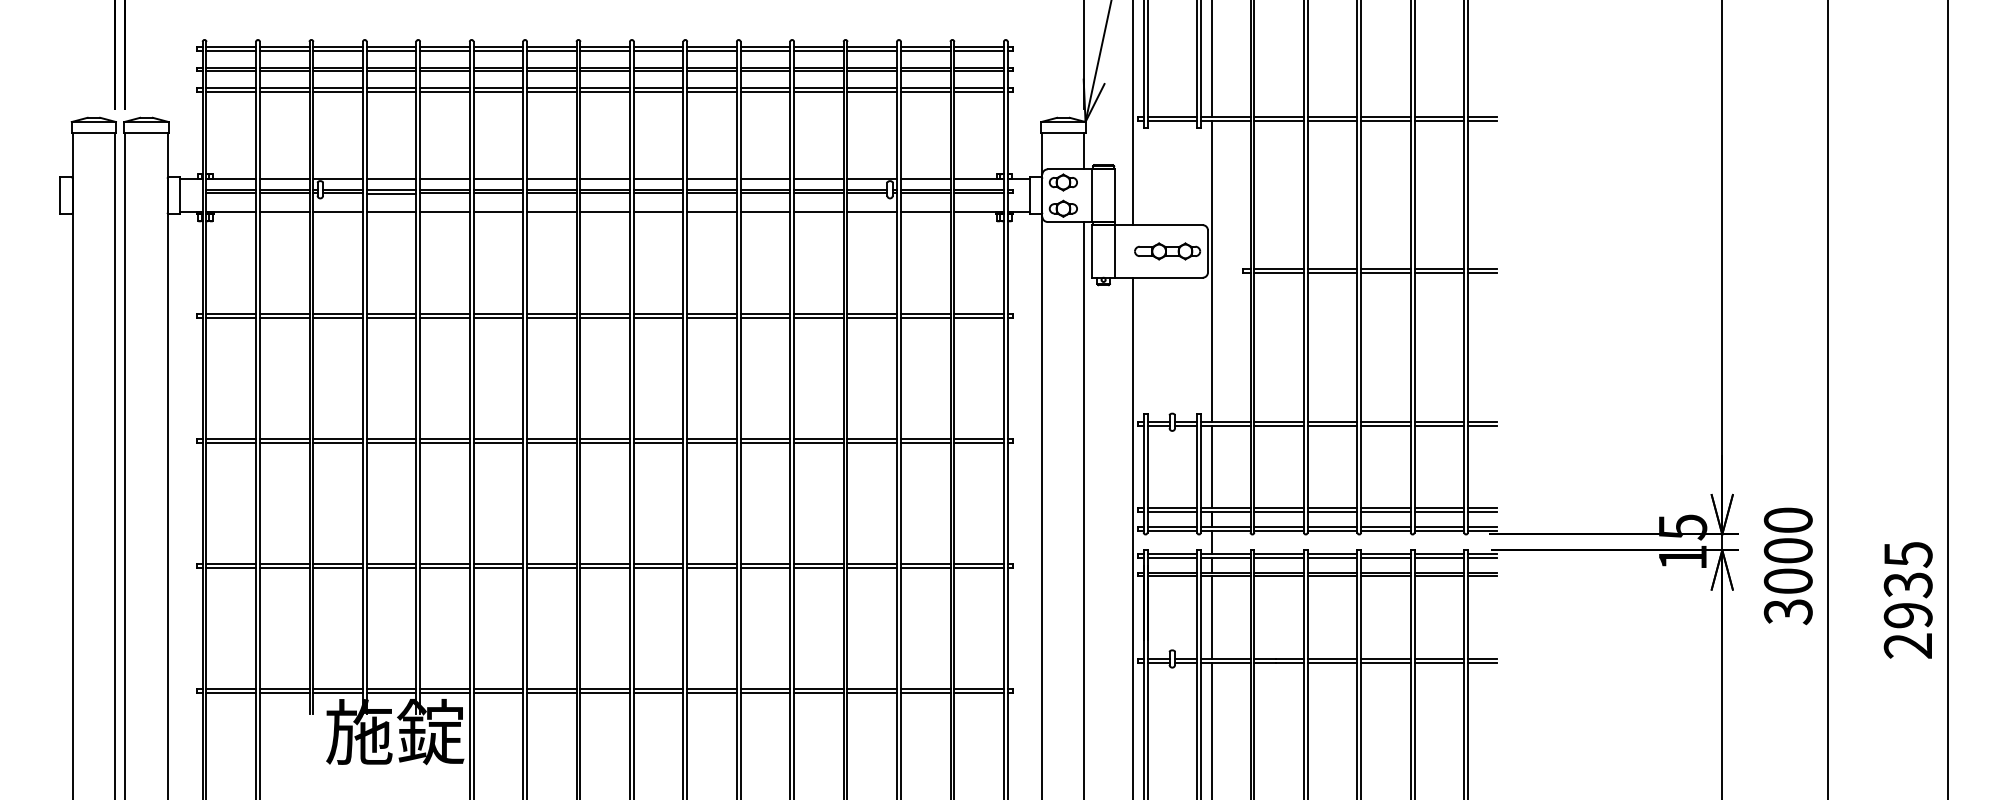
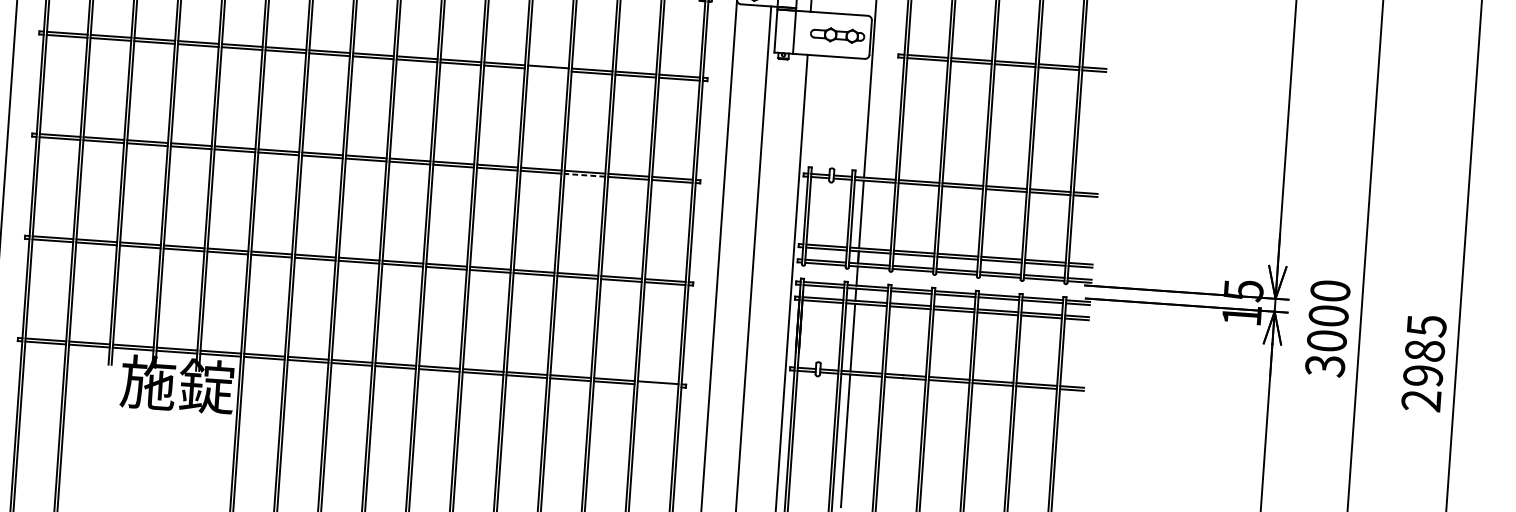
line: (818, 318) -> (547, 70), removed
line: (872, 443) -> (584, 175), solid -> dashed
text: (1907, 585) -> (1424, 351), 2935 -> 2985
line: (978, 692) -> (657, 385), removed

